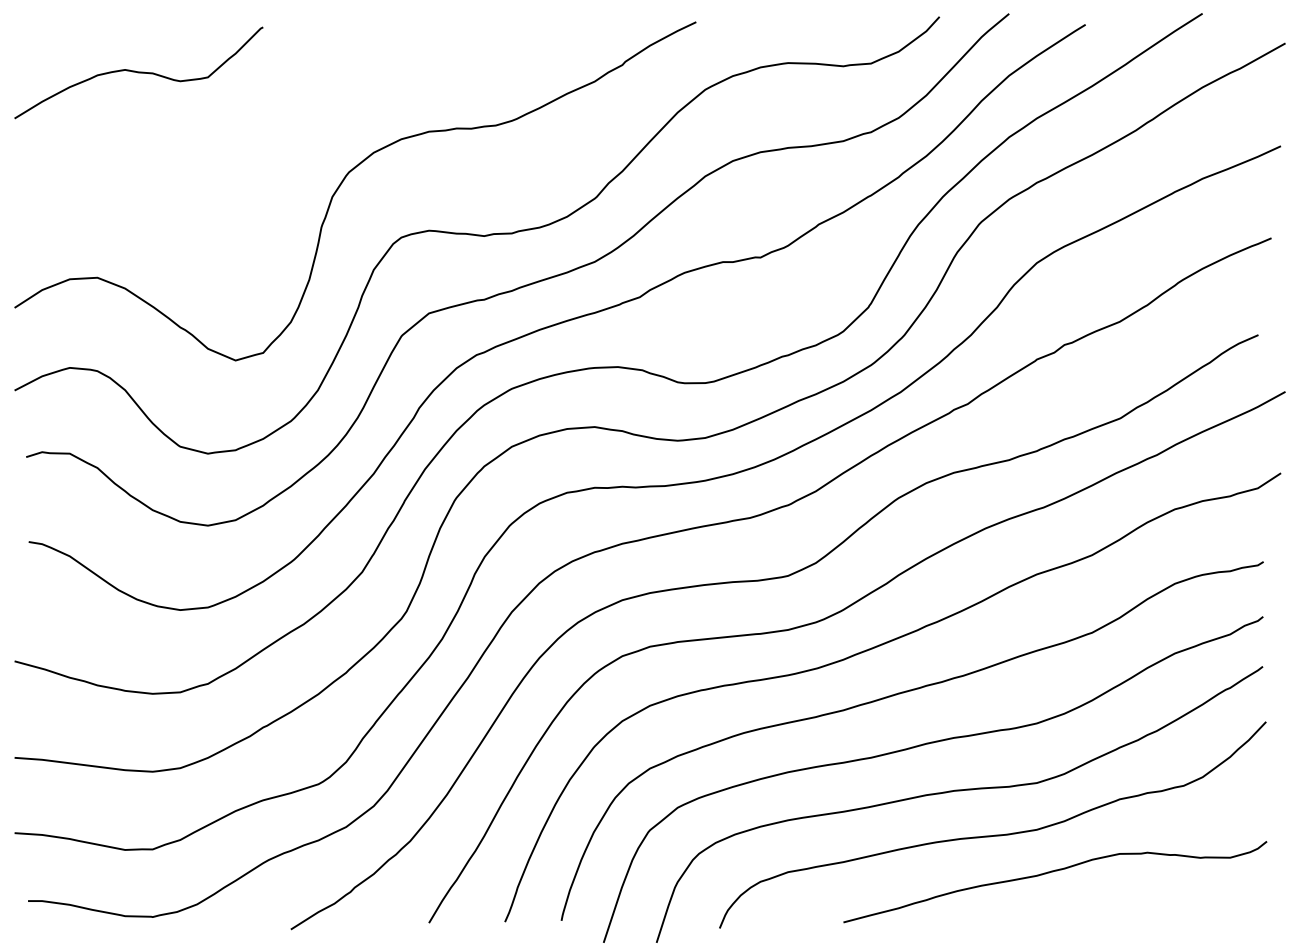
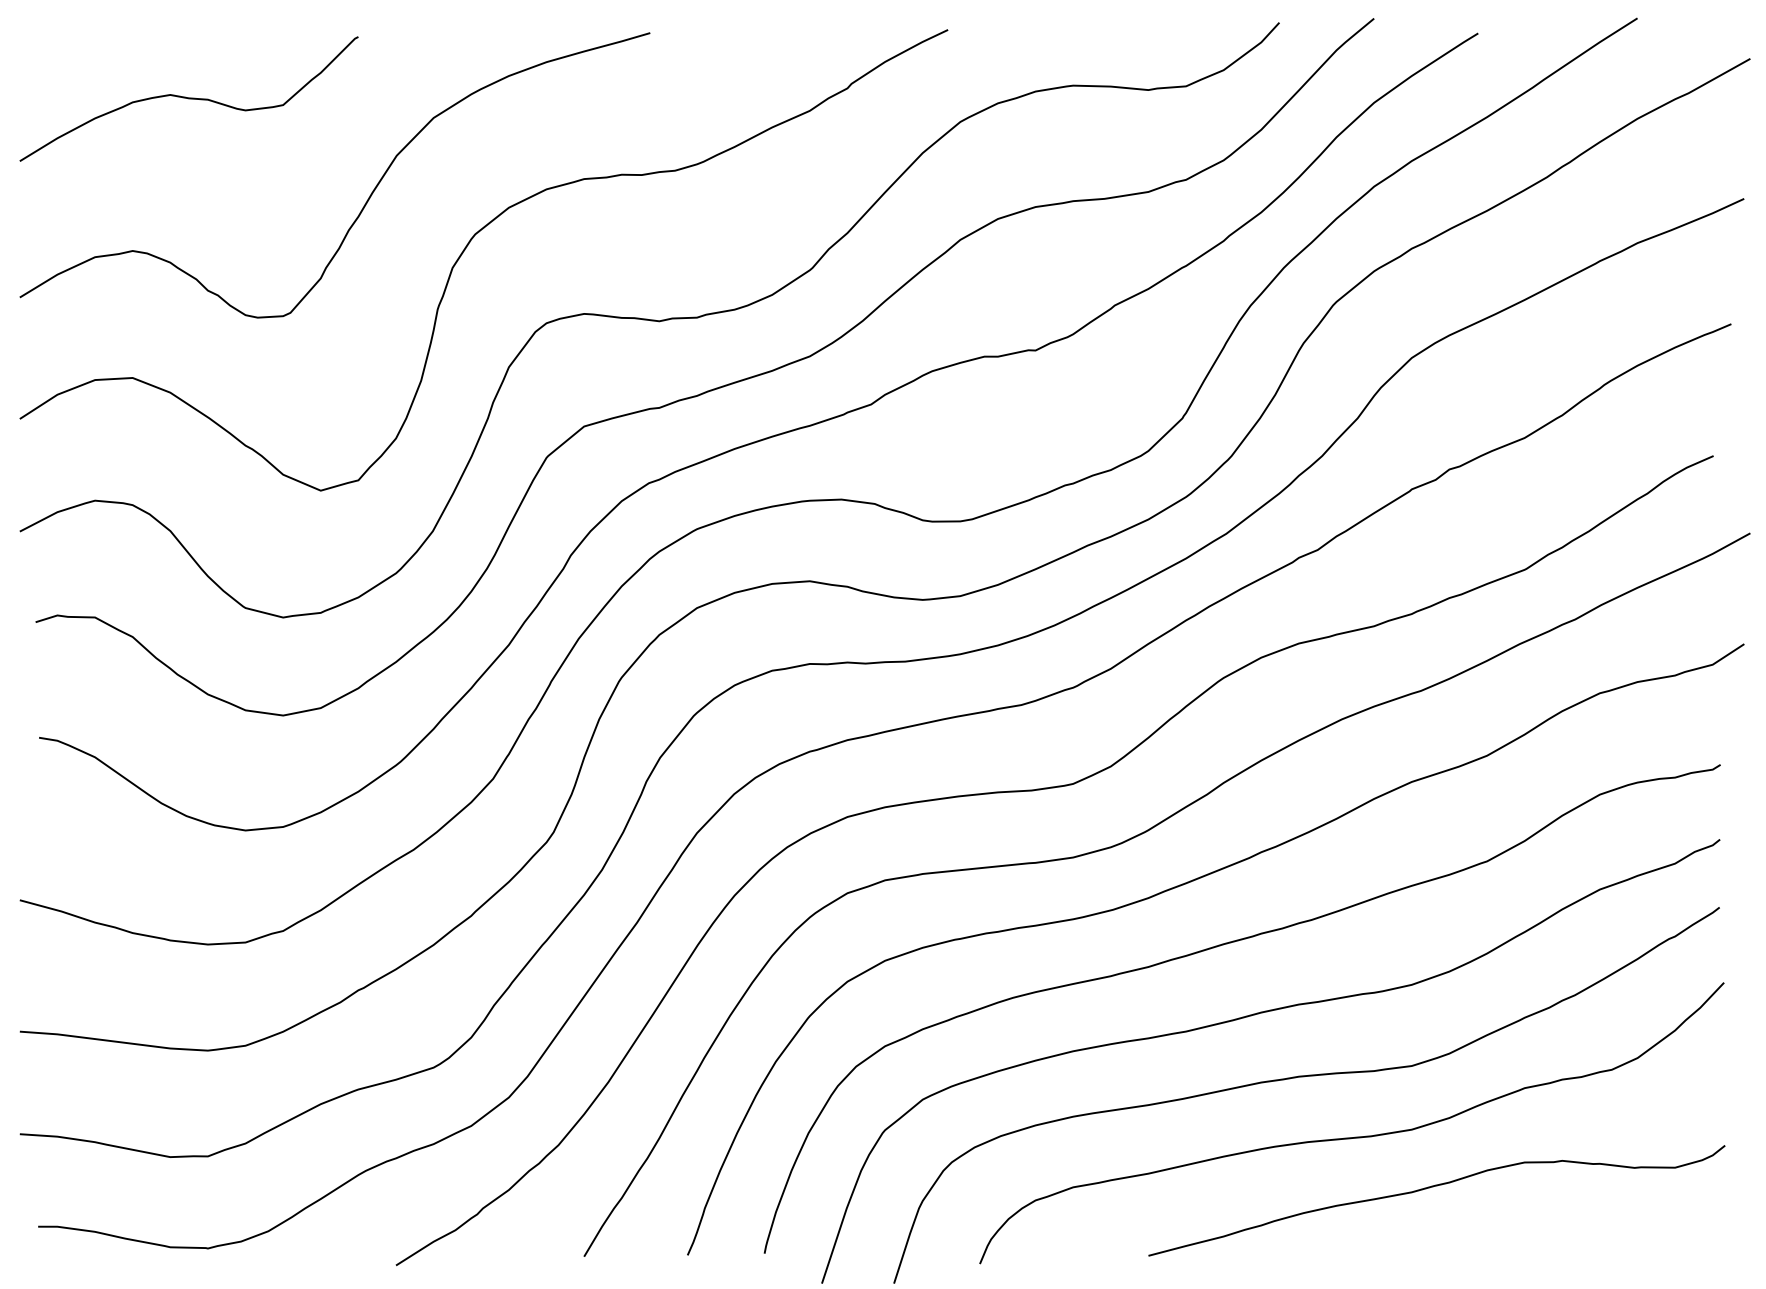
curve: (271, 143) -> (369, 195), added

